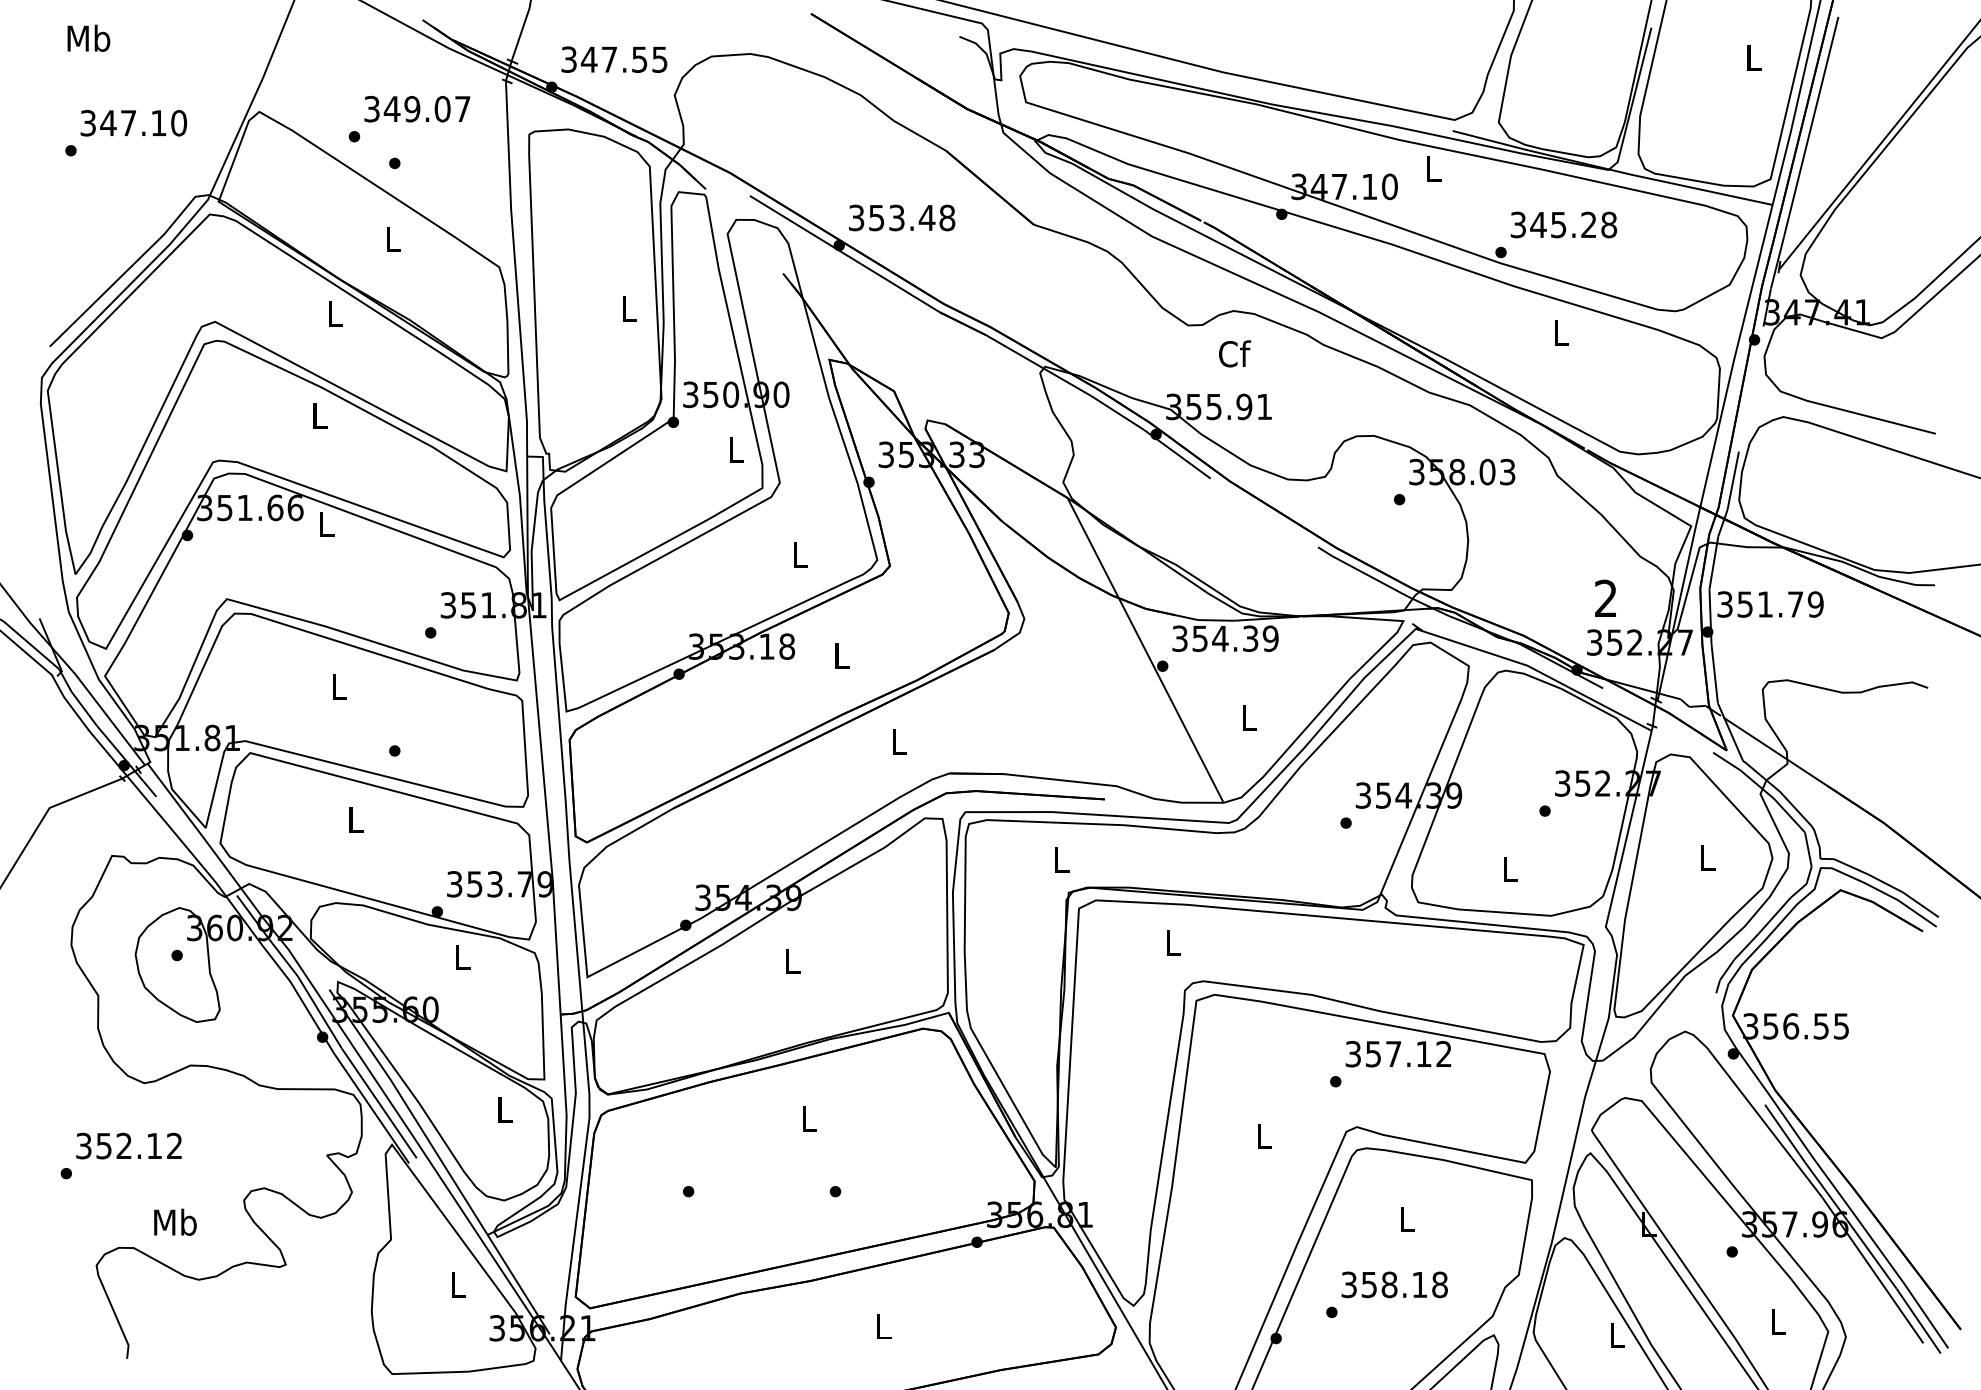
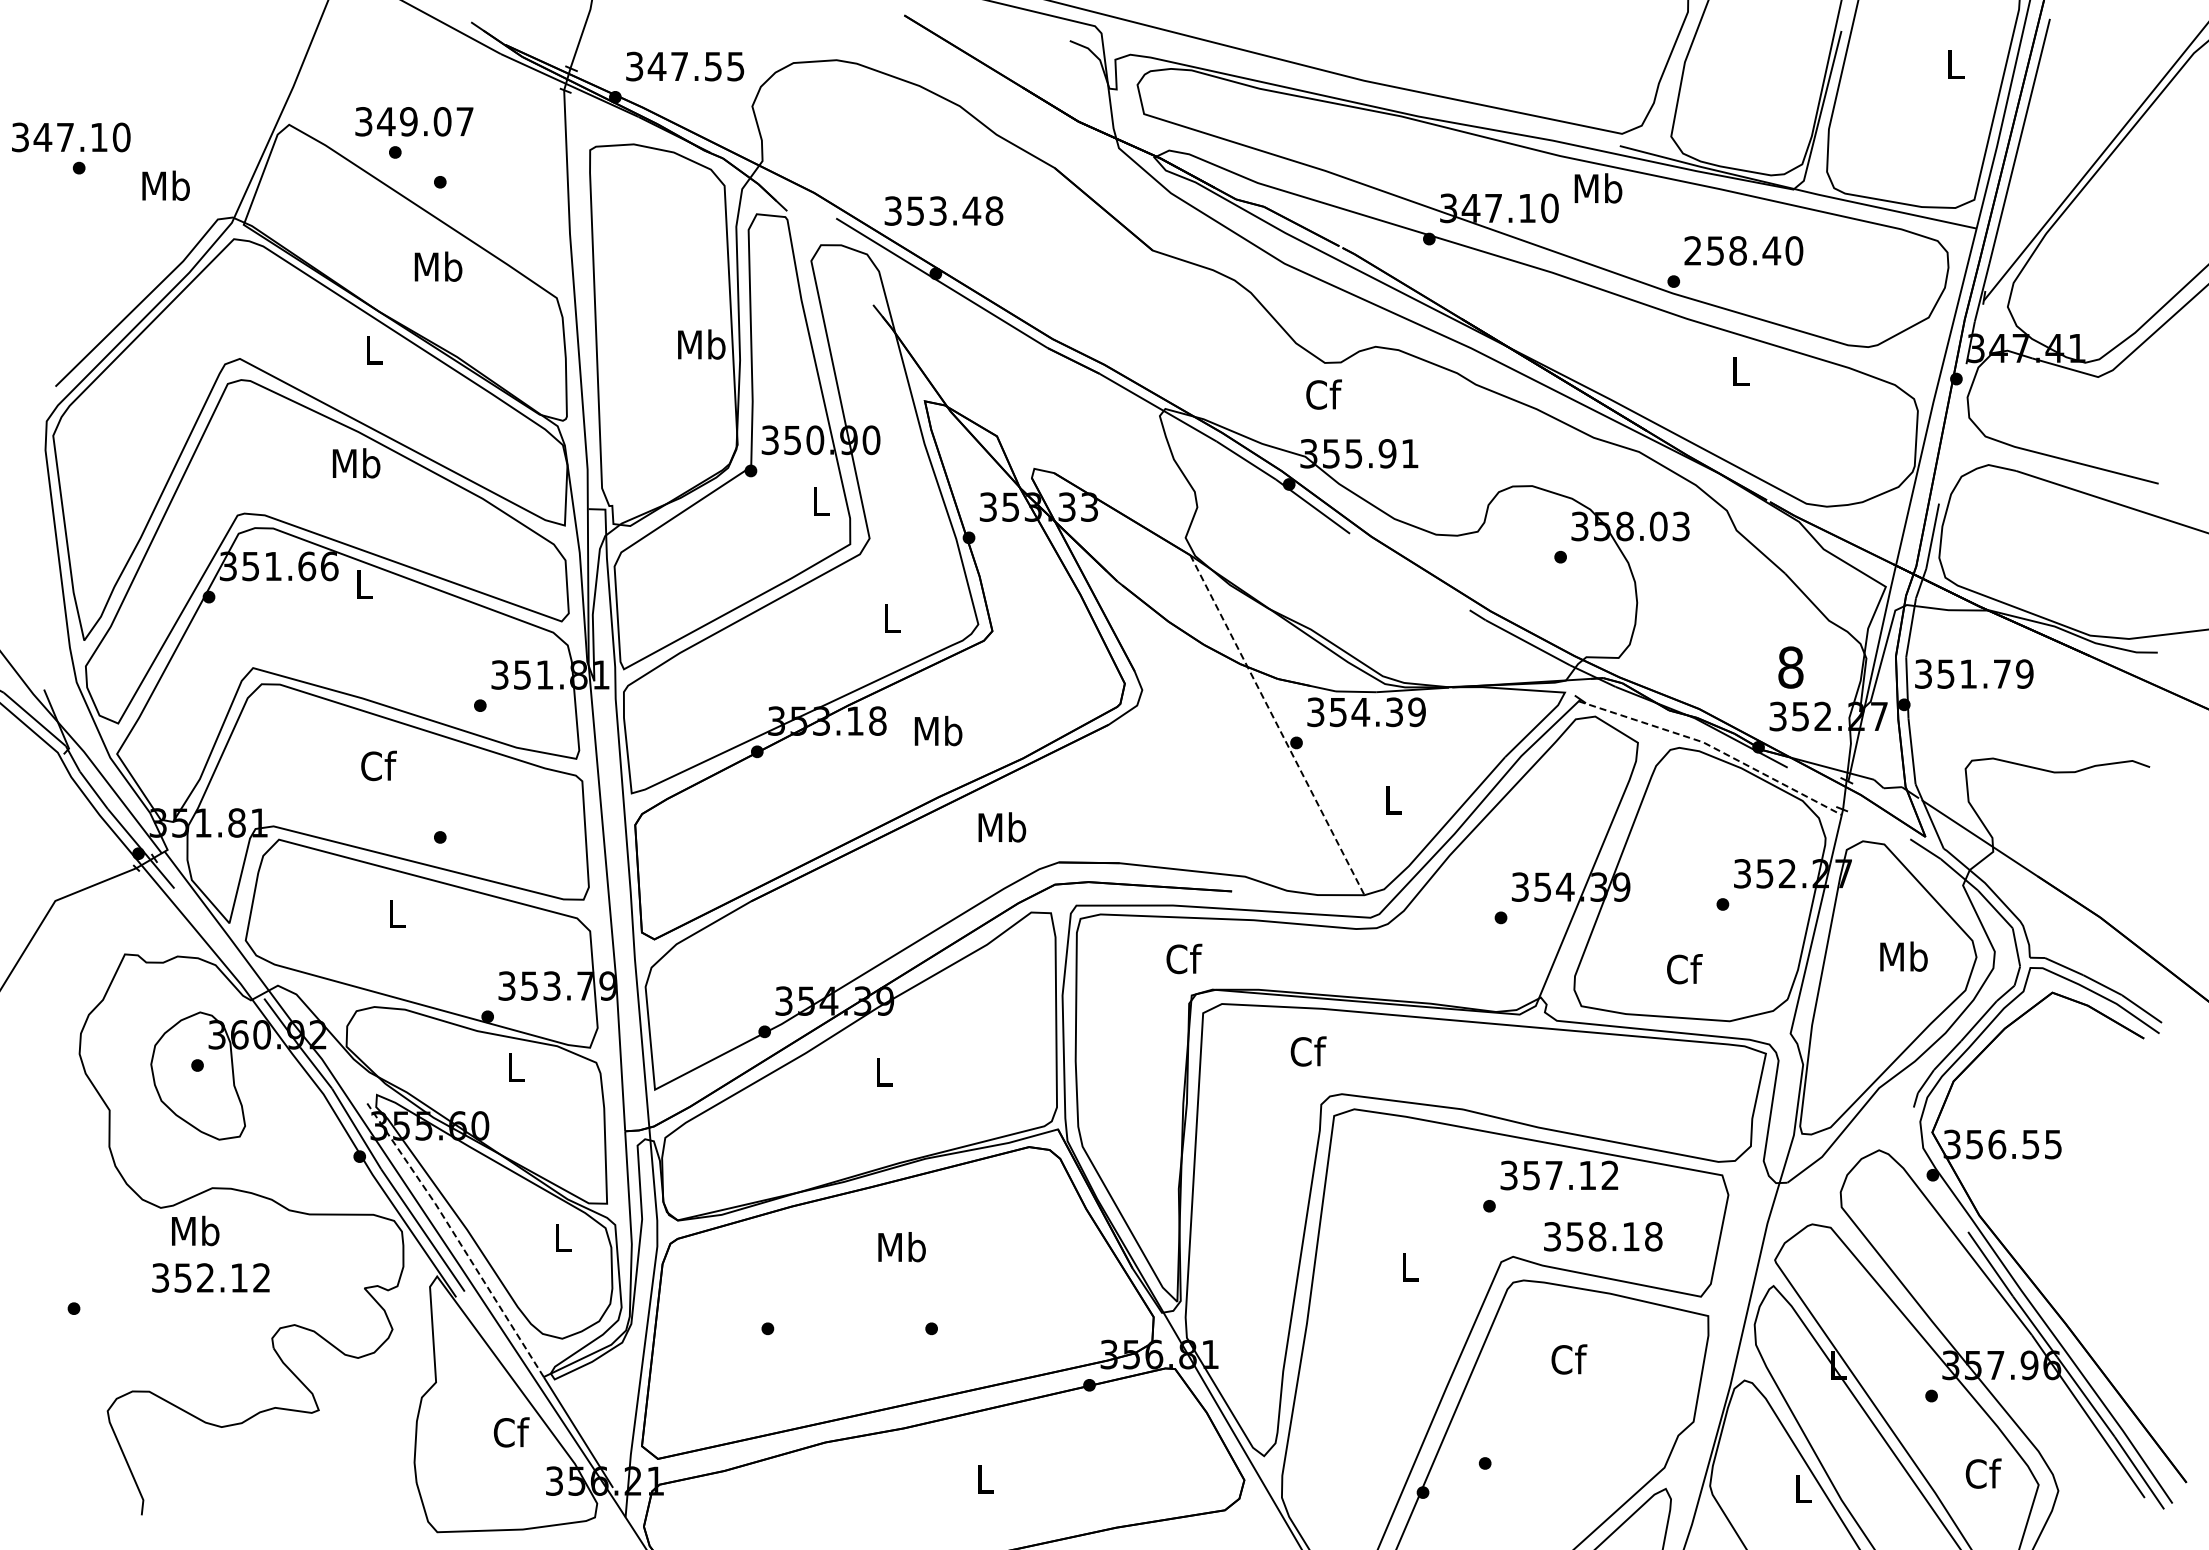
text: (88, 38) -> (165, 185), moved
text: (417, 108) -> (414, 121), moved
text: (134, 123) -> (71, 137), moved
text: (1433, 169) -> (1598, 188), L -> Mb
text: (901, 217) -> (943, 210), moved
text: (1563, 224) -> (1743, 250), 345.28 -> 258.40
text: (393, 238) -> (438, 266), L -> Mb
text: (629, 308) -> (701, 344), L -> Mb
text: (1234, 353) -> (1323, 394), moved
text: (319, 415) -> (356, 463), L -> Mb
text: (1605, 598) -> (1790, 667), 2 -> 8
line: (1145, 650) -> (1277, 725), solid -> dashed
text: (841, 655) -> (938, 730), L -> Mb
line: (1537, 671) -> (1714, 748), solid -> dashed
text: (339, 686) -> (378, 765), L -> Cf
text: (899, 742) -> (1002, 827), L -> Mb
text: (1707, 857) -> (1903, 956), L -> Mb
text: (1062, 859) -> (1184, 958), L -> Cf
text: (1510, 869) -> (1684, 969), L -> Cf
text: (1173, 942) -> (1308, 1051), L -> Cf
line: (410, 1110) -> (457, 1238), solid -> dashed
text: (808, 1118) -> (901, 1247), L -> Mb
text: (128, 1145) -> (210, 1277), moved
text: (1407, 1219) -> (1569, 1359), L -> Cf
text: (175, 1221) -> (195, 1230), moved
text: (458, 1284) -> (511, 1432), L -> Cf
text: (1394, 1284) -> (1603, 1236), moved
text: (1778, 1321) -> (1983, 1473), L -> Cf

